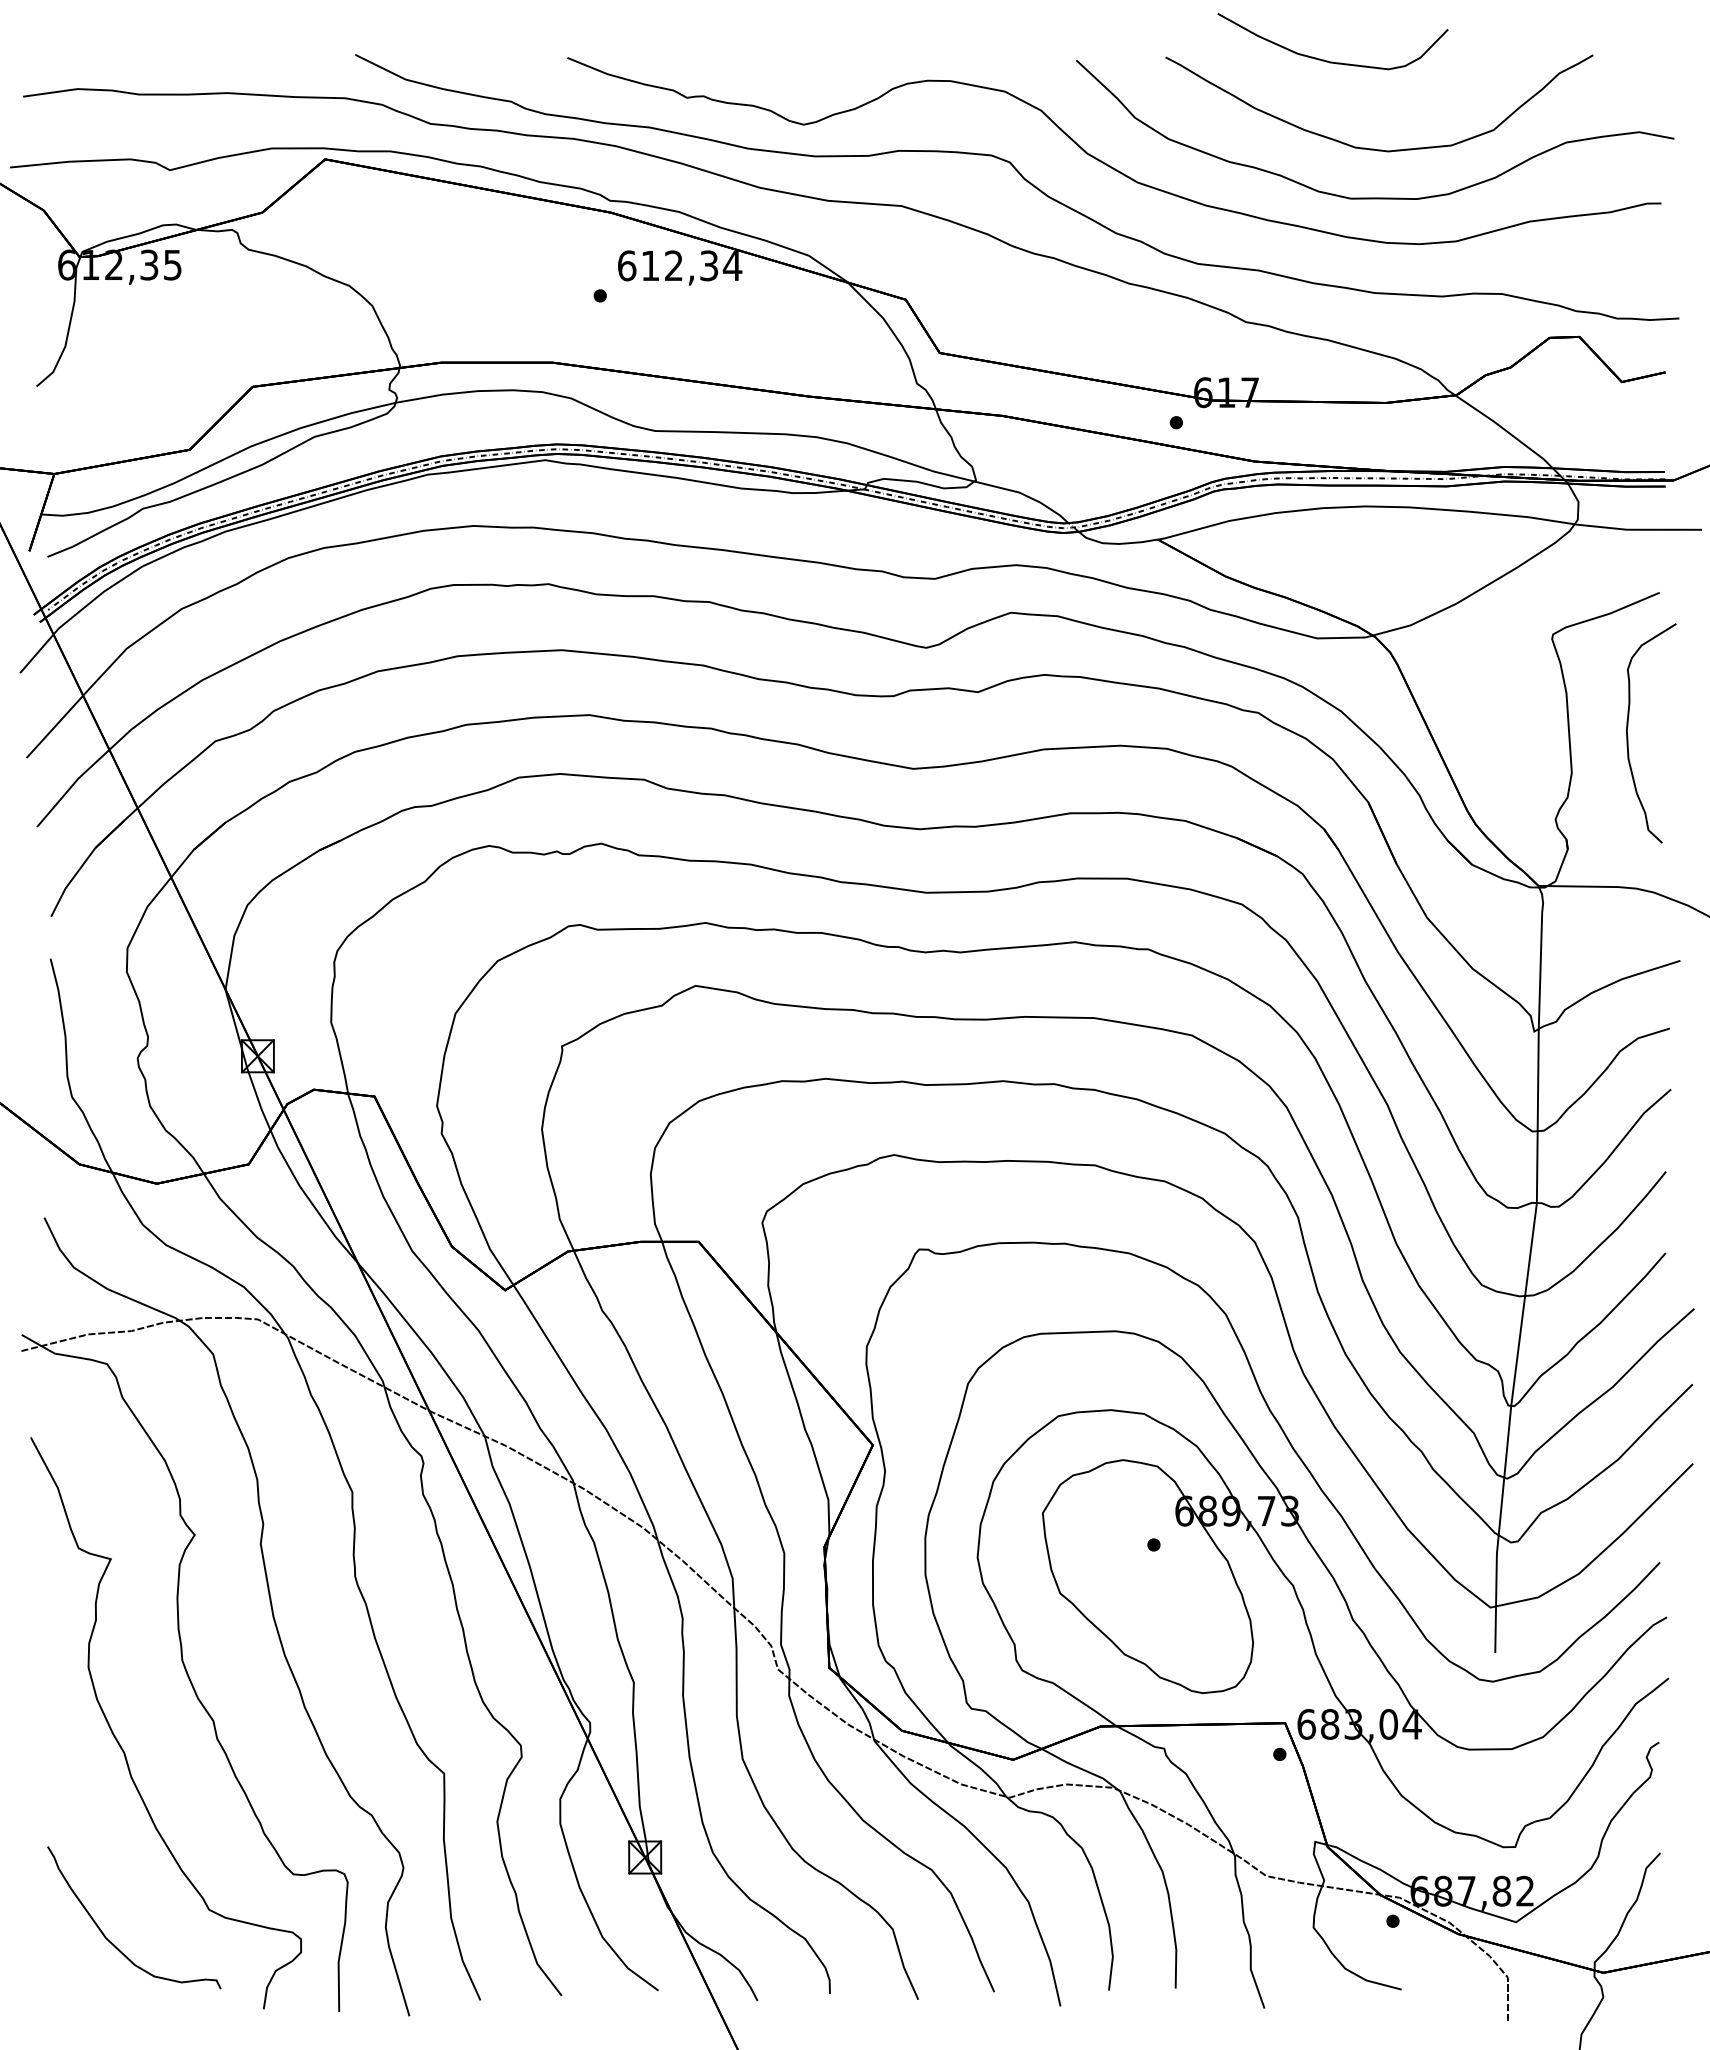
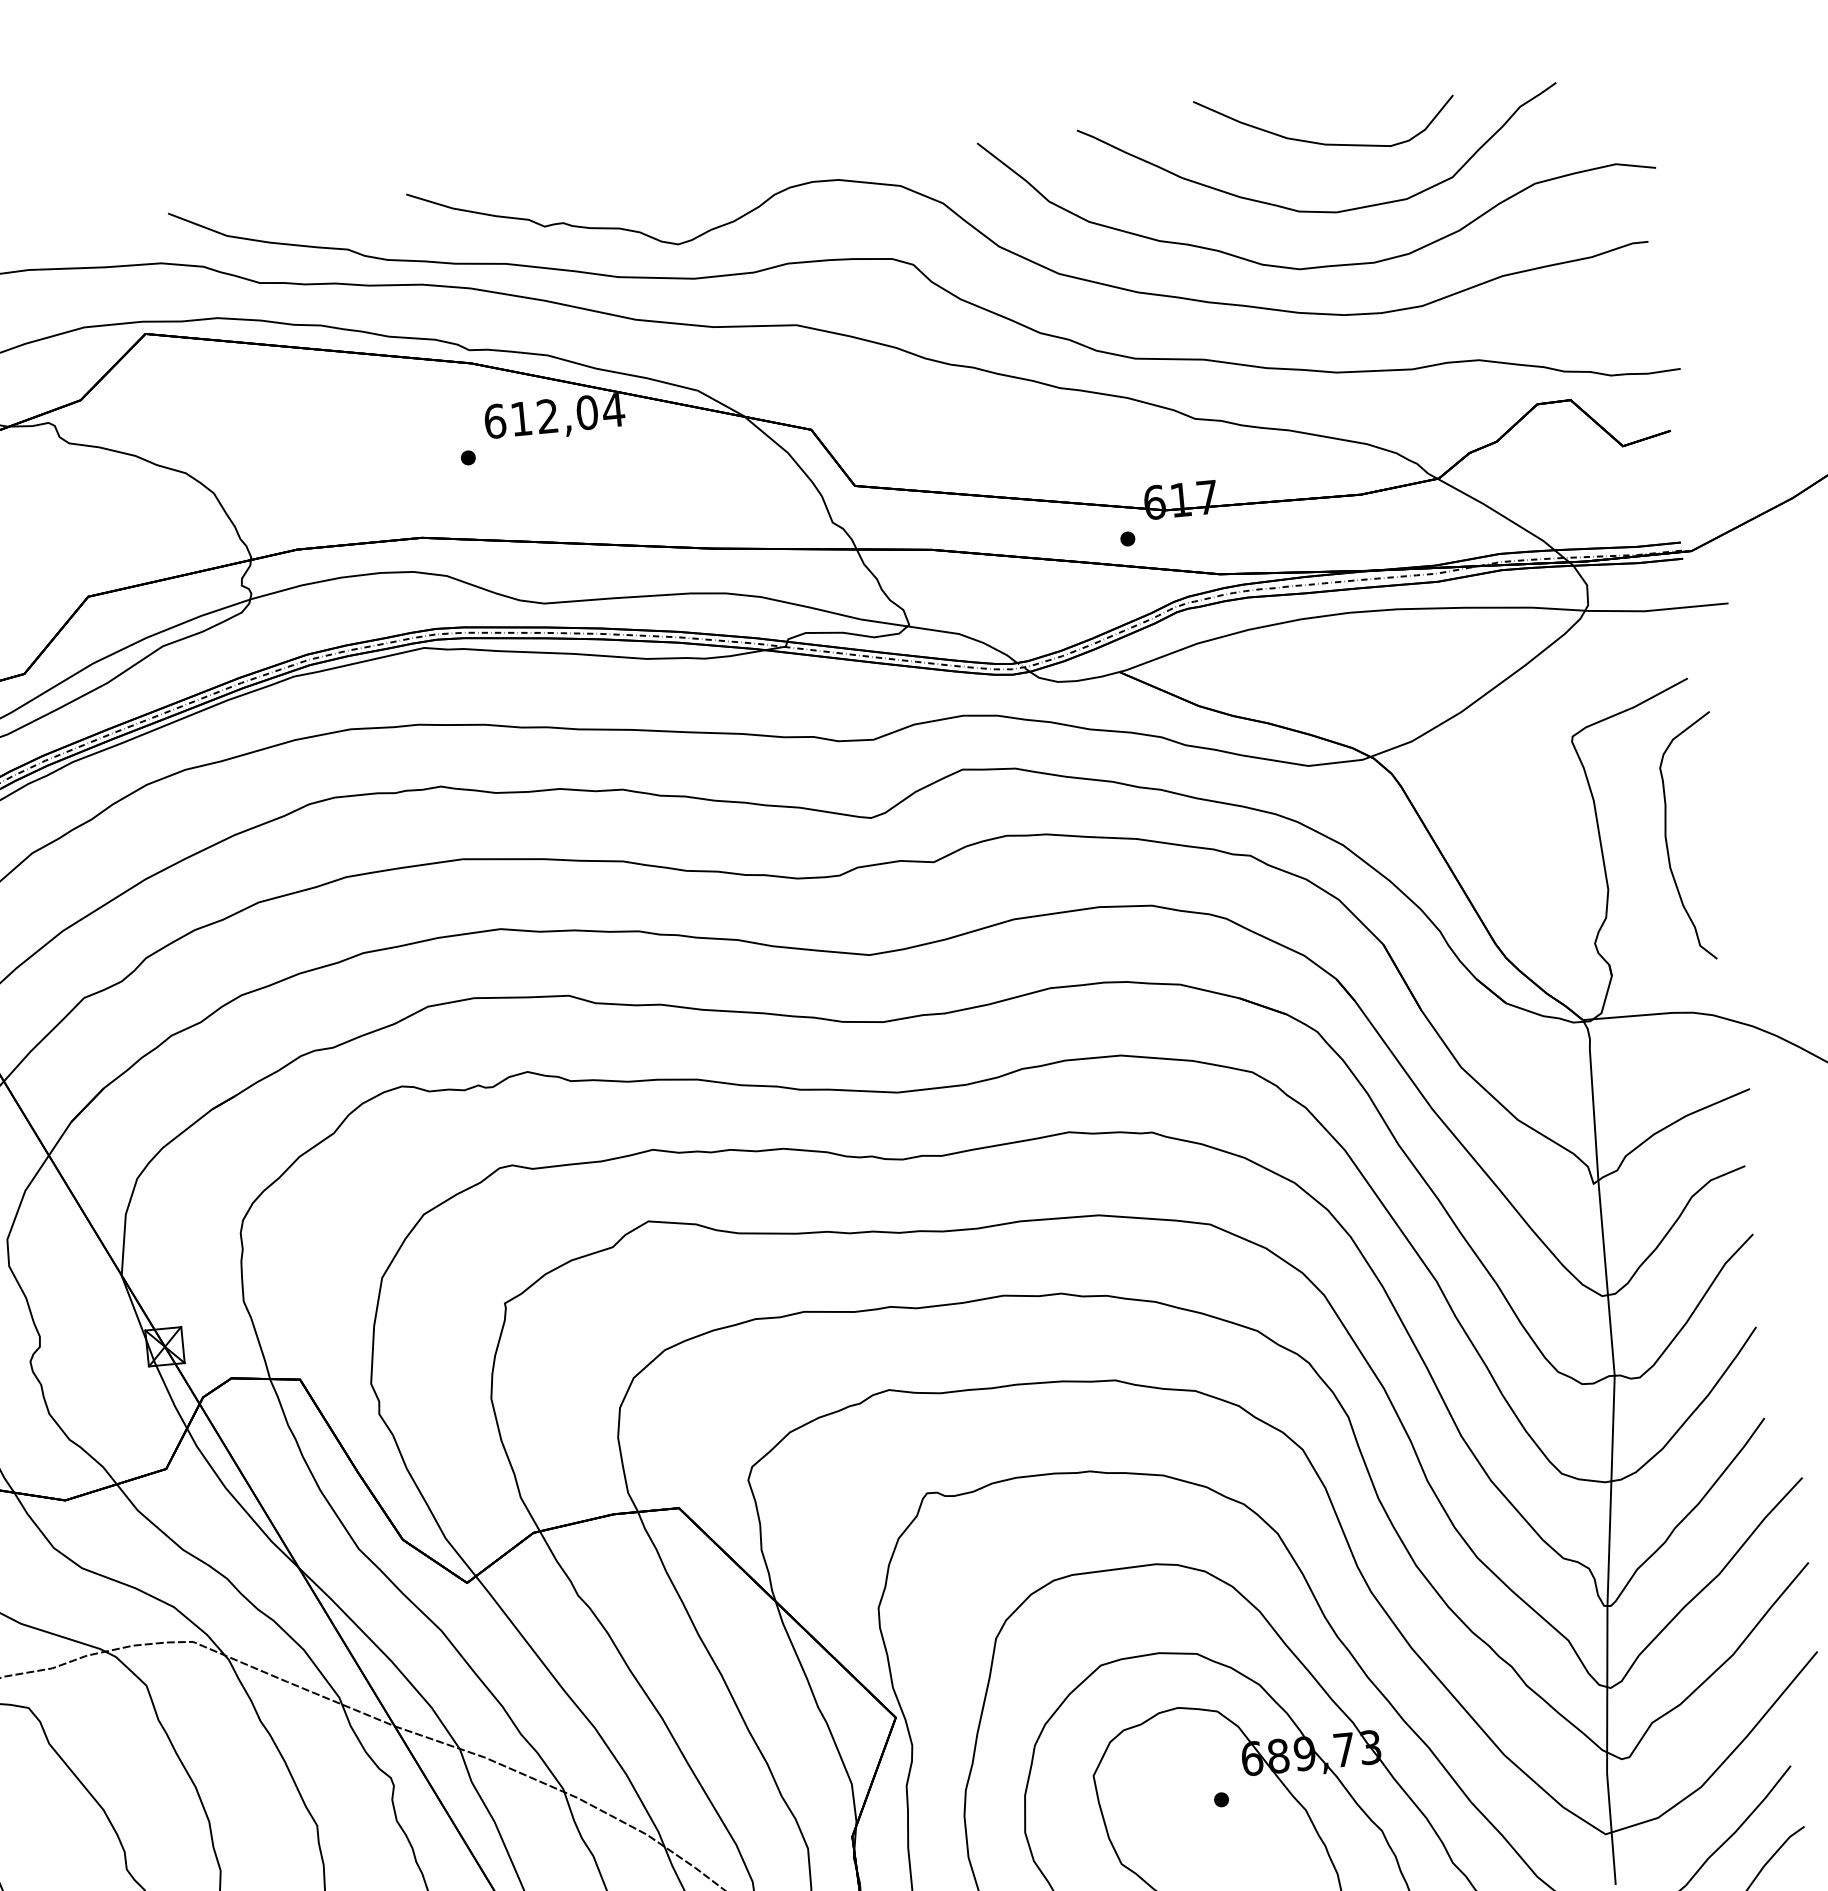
curve: (1327, 60) -> (1321, 142), moved
text: (709, 265) -> (587, 412), 612,34 -> 612,04

